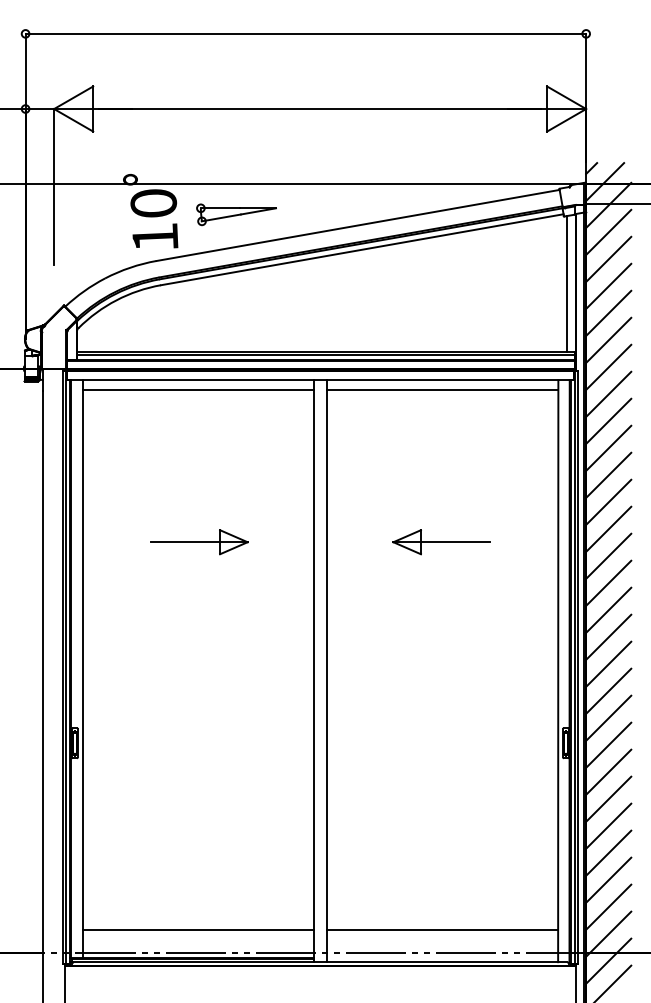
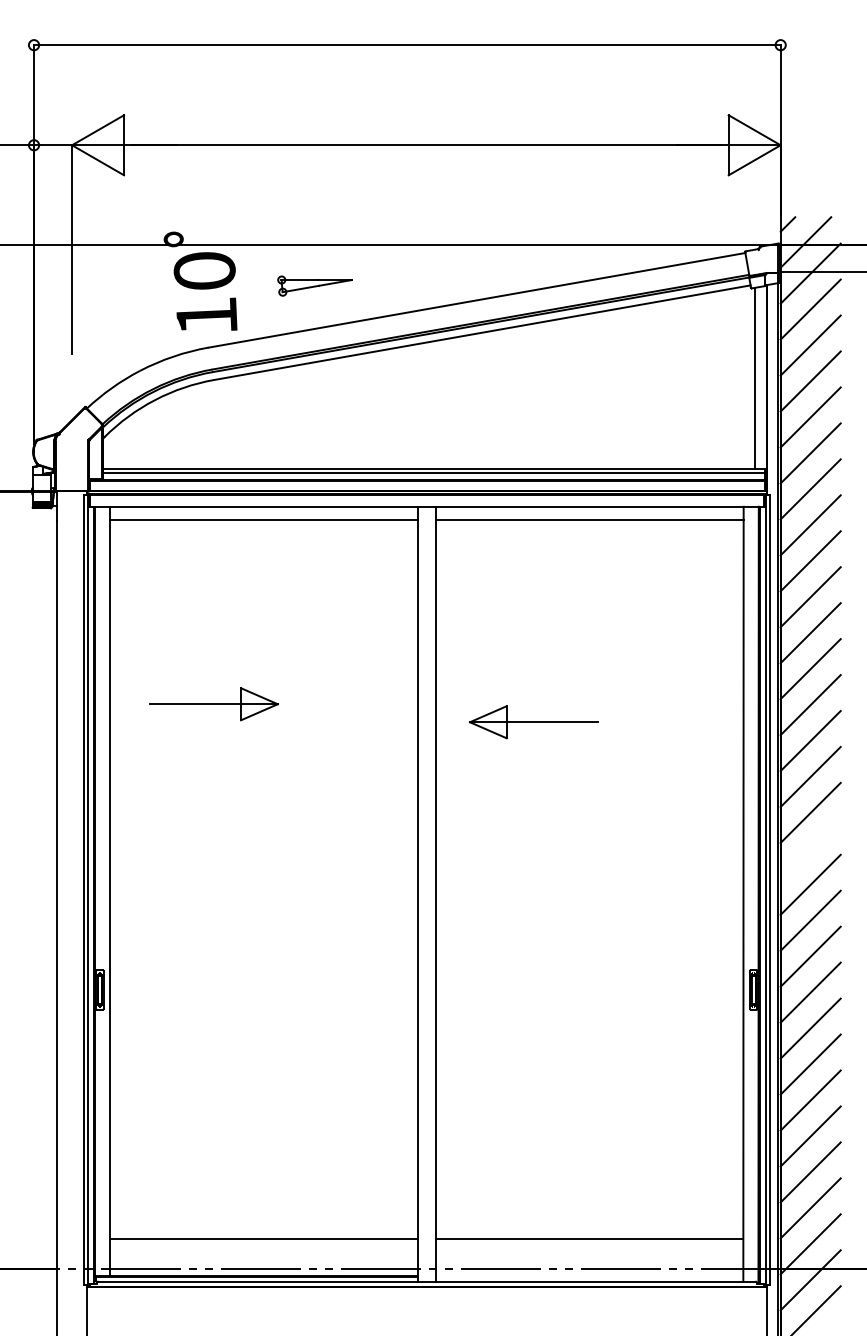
part: (236, 214) -> (314, 285), size x0.7
part: (199, 542) -> (213, 704), moved
part: (441, 542) -> (533, 722), moved
line: (608, 637) -> (810, 848), removed

